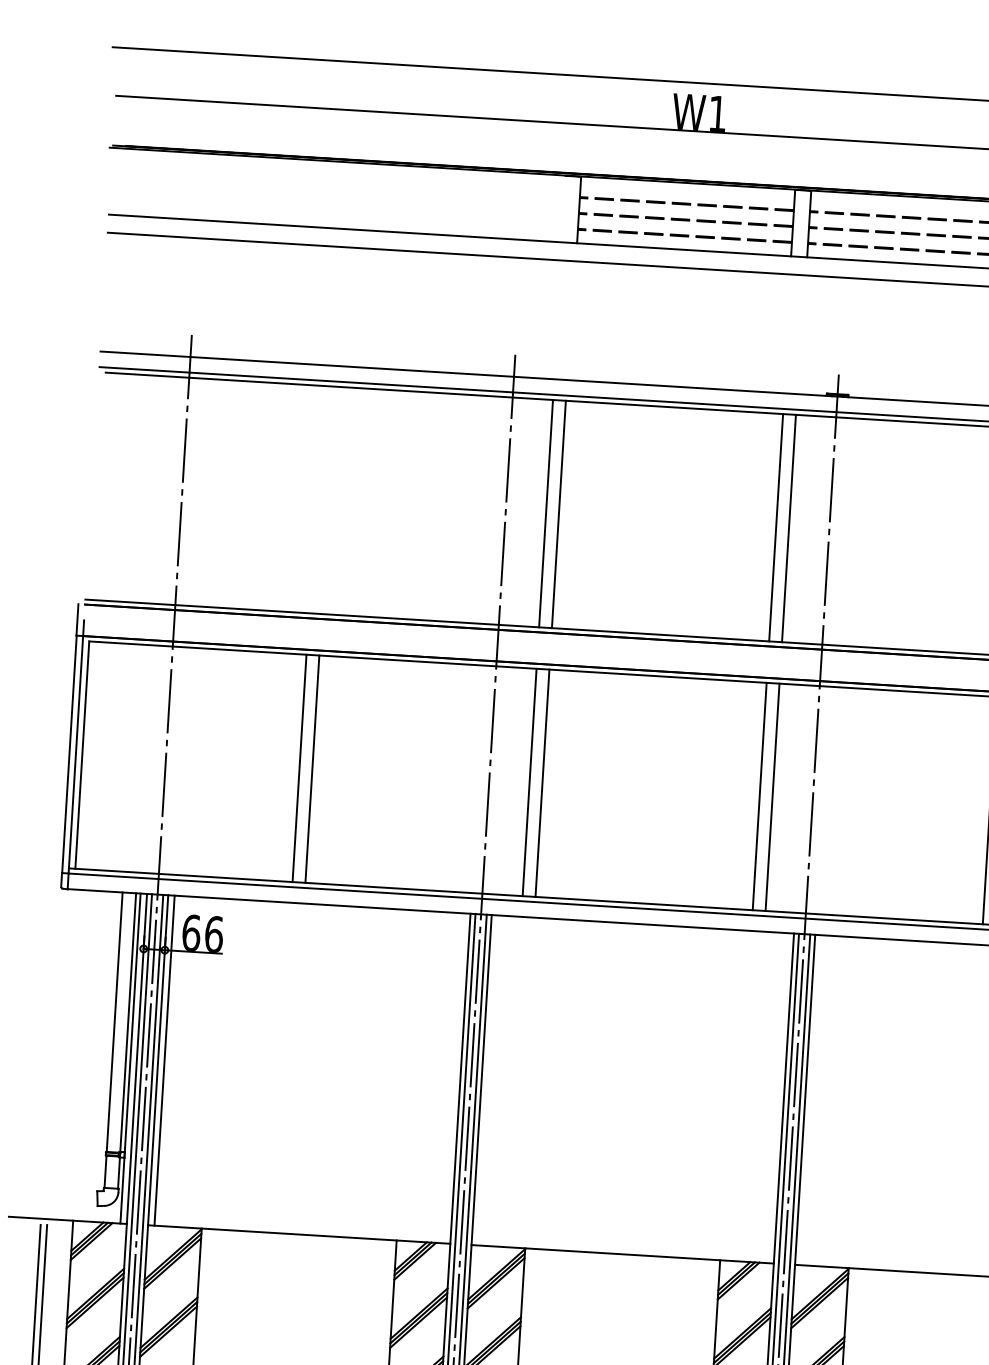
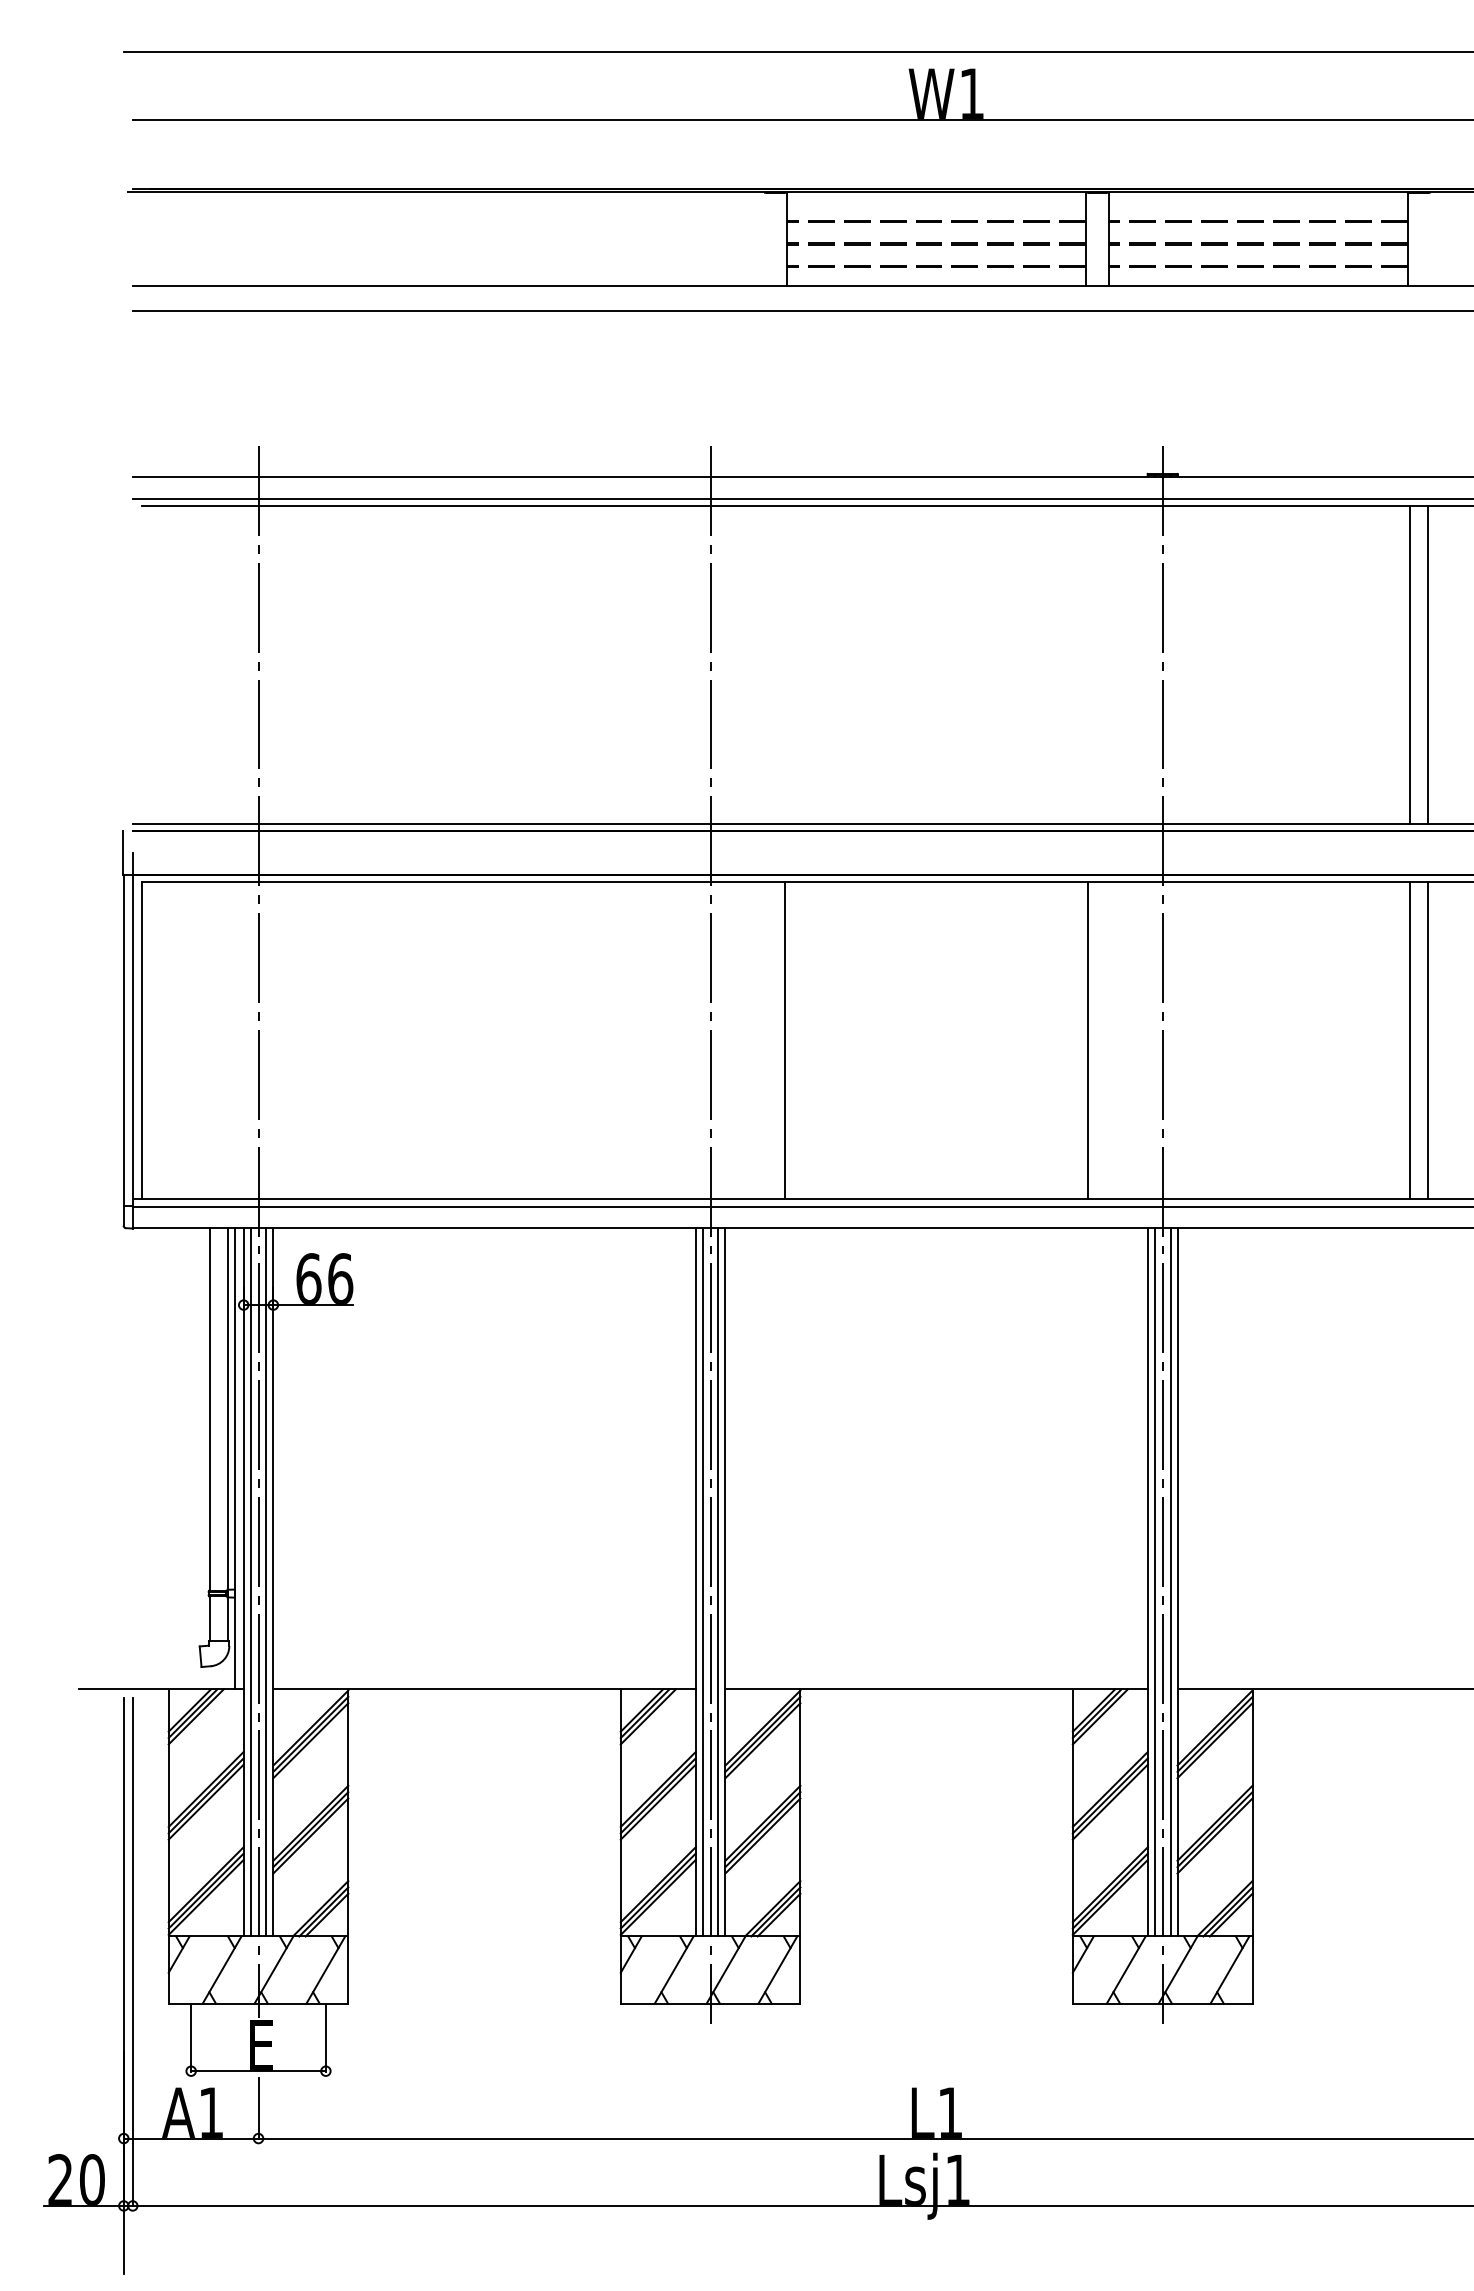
line: (545, 513) -> (766, 664), removed
line: (558, 514) -> (784, 664), removed
line: (776, 527) -> (1088, 664), removed
line: (789, 528) -> (1106, 664), removed
line: (299, 768) -> (445, 1040), removed
line: (312, 769) -> (463, 1040), removed
line: (529, 782) -> (766, 1040), removed
line: (772, 797) -> (1106, 1040), removed
line: (164, 1060) -> (282, 1458), removed

